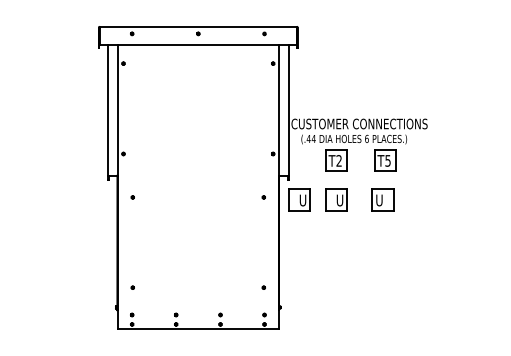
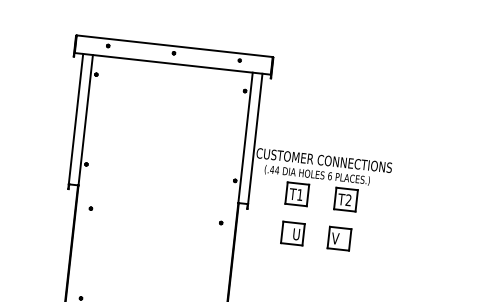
text: (338, 160) -> (299, 194), T2 -> T1
text: (387, 160) -> (348, 199), T5 -> T2
part: (299, 199) -> (256, 228), removed
text: (378, 200) -> (334, 238), U -> V

